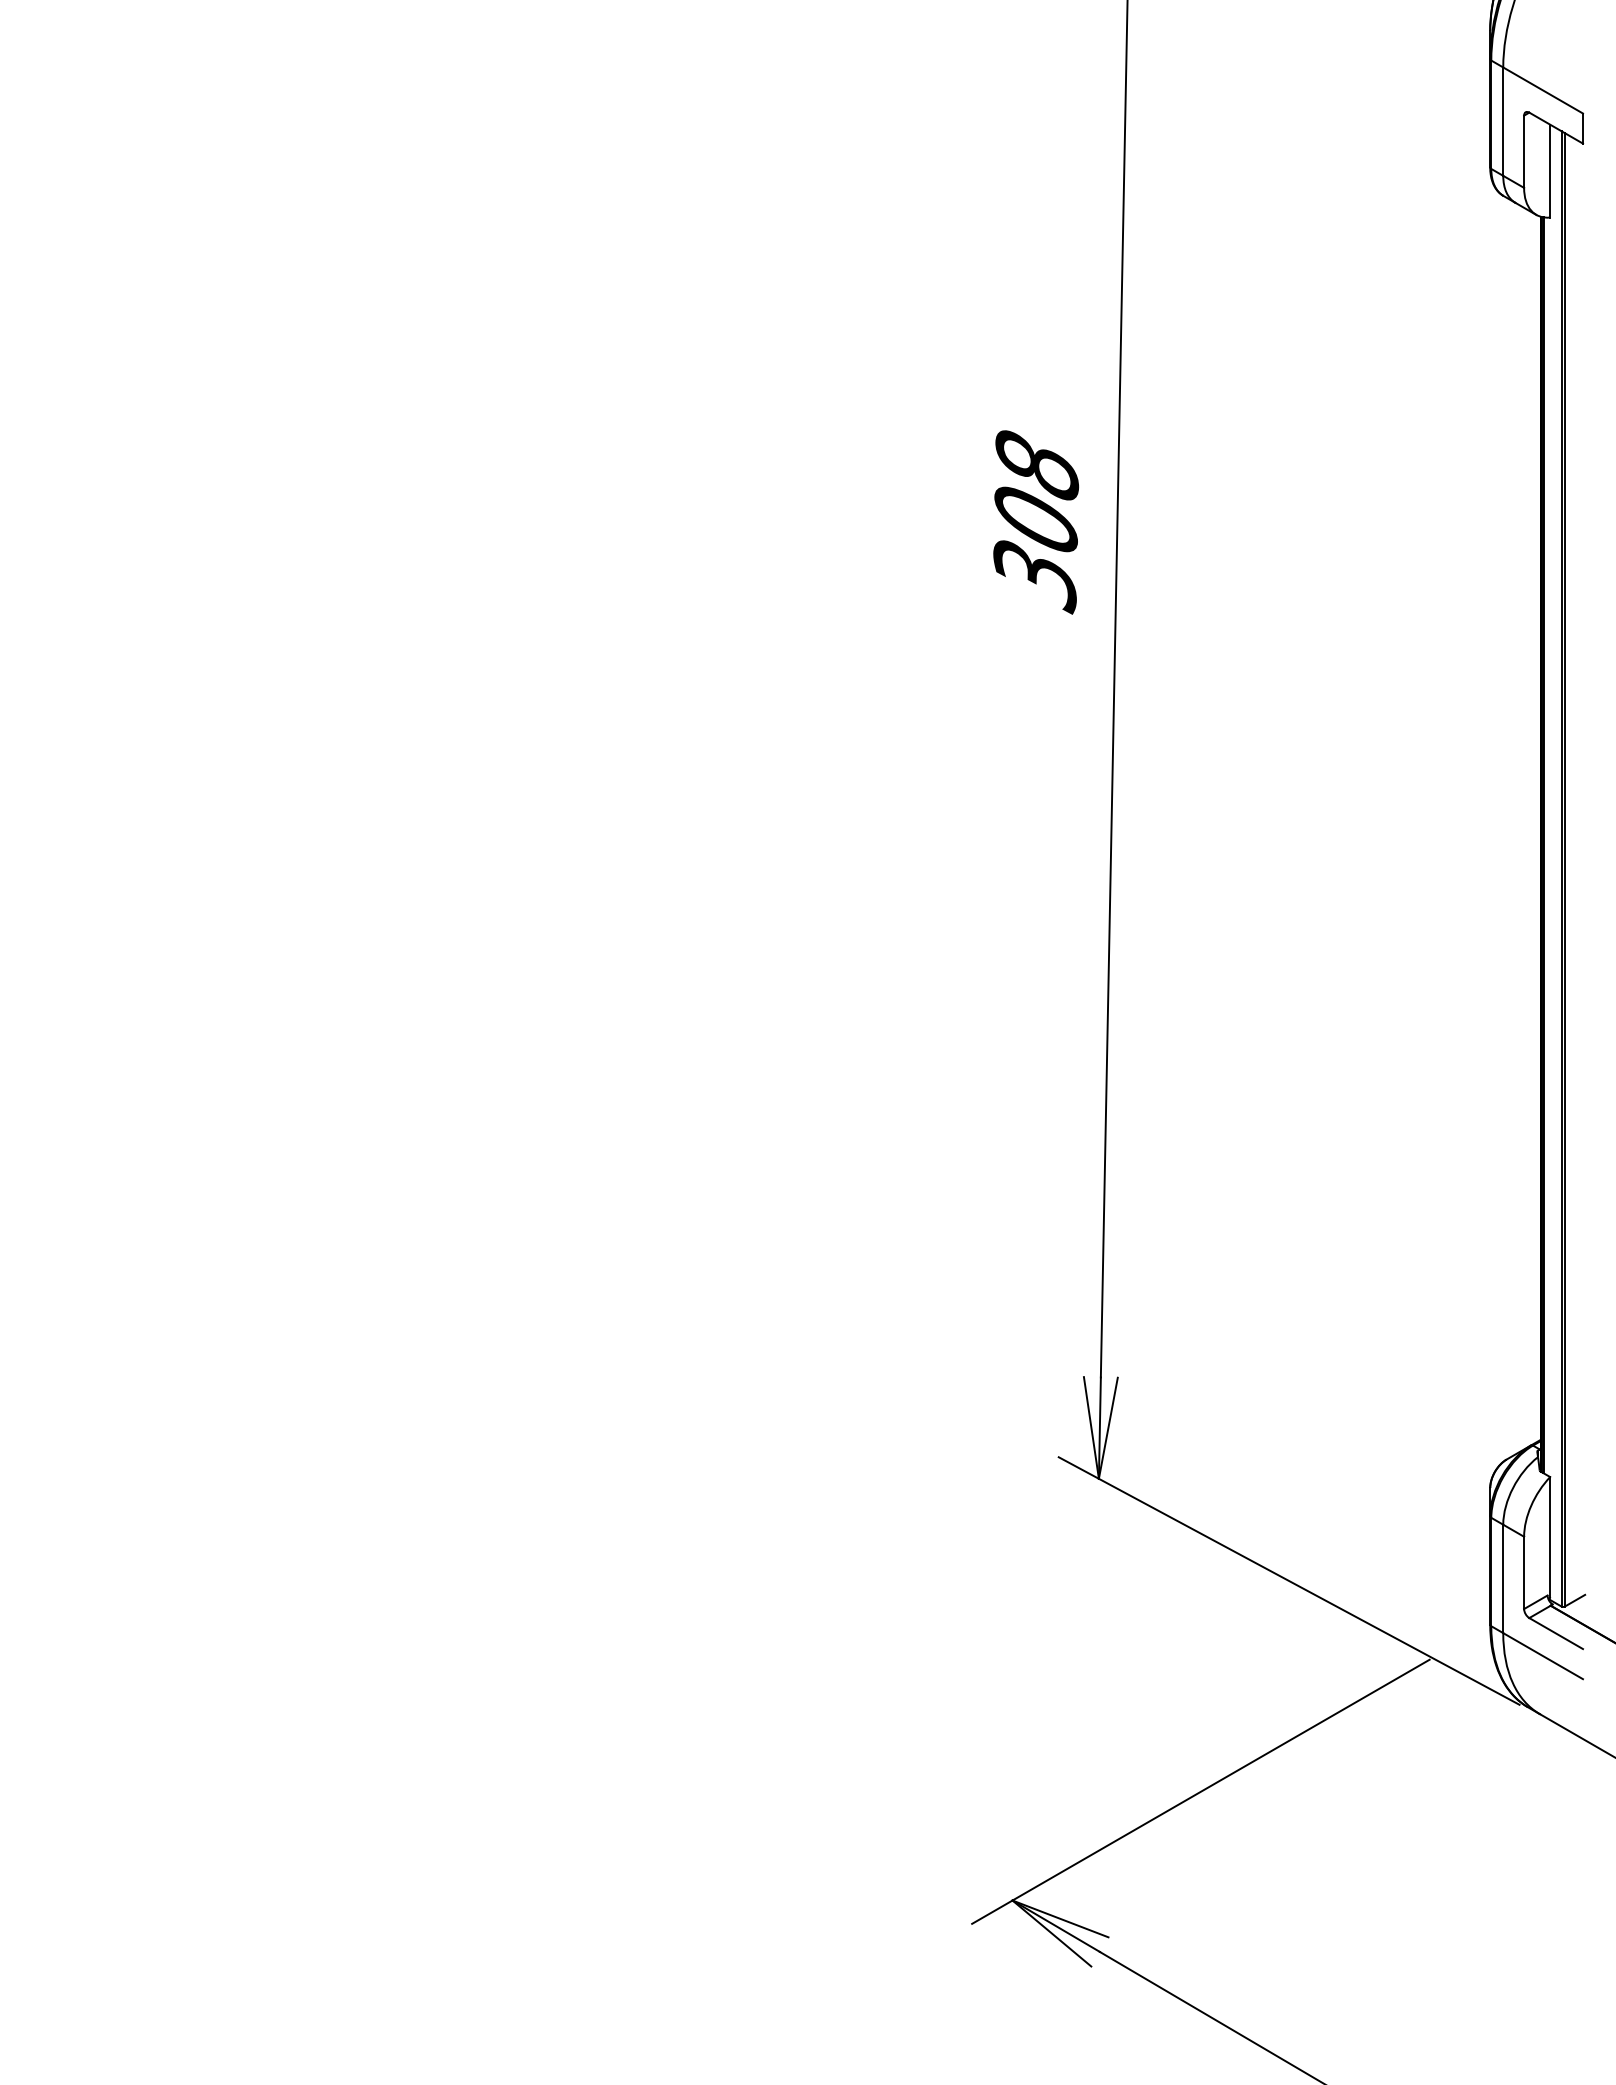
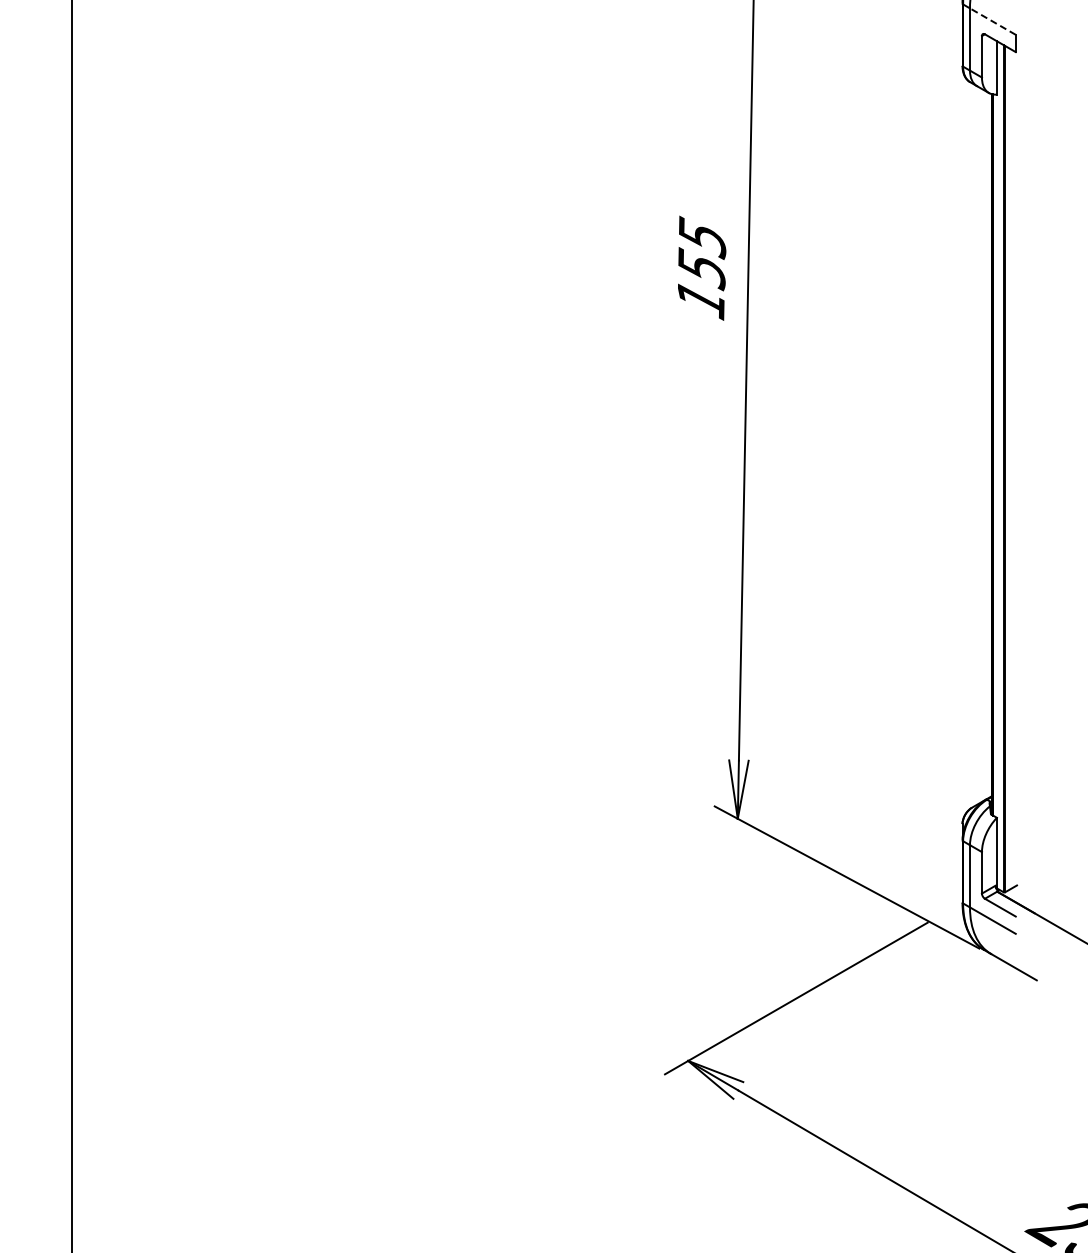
line: (1542, 90) -> (992, 21), solid -> dashed
text: (1035, 520) -> (701, 268), 308 -> 155

